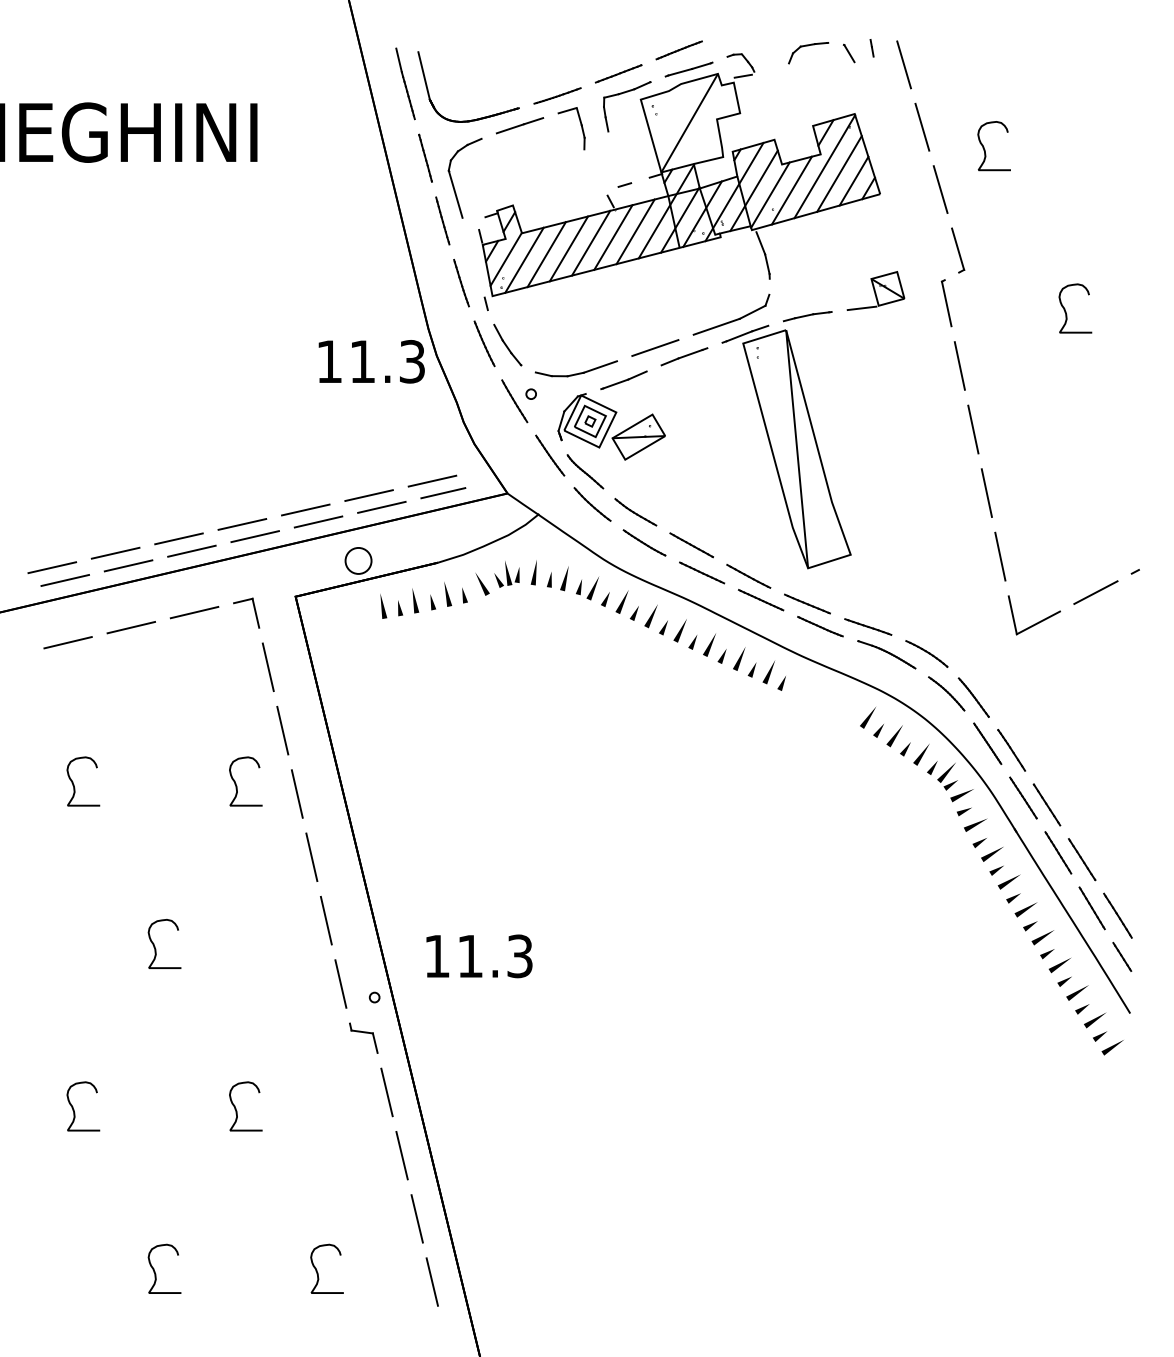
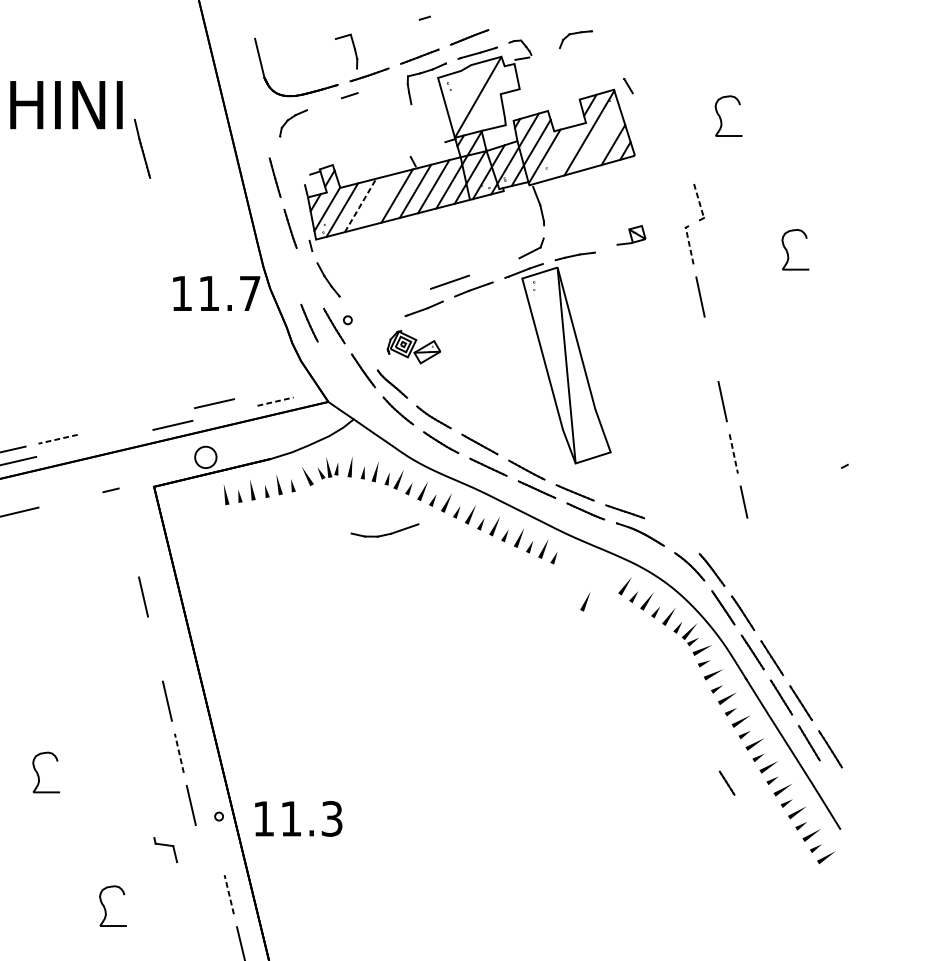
line: (871, 48) -> (627, 35), removed
line: (848, 53) -> (627, 86), moved
line: (903, 64) -> (654, 49), removed
line: (405, 83) -> (142, 148), moved
part: (580, 125) -> (353, 49), moved
line: (922, 126) -> (669, 100), removed
line: (510, 128) -> (330, 101), removed
line: (425, 157) -> (260, 125), removed
line: (839, 173) -> (601, 138), removed
line: (624, 184) -> (424, 17), moved
line: (940, 189) -> (684, 151), removed
line: (791, 190) -> (561, 152), removed
line: (455, 194) -> (285, 155), removed
line: (568, 248) -> (378, 200), removed
line: (958, 249) -> (699, 201), solid -> dashed
line: (546, 254) -> (360, 205), solid -> dashed
part: (875, 290) -> (631, 234), size x0.6
line: (946, 303) -> (689, 245), solid -> dashed
line: (716, 326) -> (500, 264), removed
line: (484, 343) -> (309, 322), moved
text: (412, 361) -> (250, 293), 11.3 -> 11.7
part: (575, 368) -> (384, 530), moved
part: (611, 426) -> (413, 346), size x0.6
line: (973, 429) -> (711, 349), removed
line: (432, 480) -> (266, 391), removed
line: (443, 493) -> (275, 401), solid -> dashed
line: (381, 506) -> (224, 412), removed
line: (305, 509) -> (162, 415), removed
line: (242, 524) -> (110, 427), removed
line: (254, 536) -> (120, 437), removed
line: (178, 538) -> (57, 438), solid -> dashed
line: (191, 550) -> (68, 448), removed
line: (1000, 557) -> (733, 454), solid -> dashed
line: (1095, 592) -> (812, 483), removed
line: (194, 612) -> (70, 499), removed
line: (255, 612) -> (121, 499), removed
line: (1037, 622) -> (764, 508), removed
part: (926, 653) -> (673, 533), removed
line: (267, 667) -> (130, 545), removed
line: (819, 736) -> (585, 601), added
part: (236, 783) -> (105, 640), removed
line: (296, 793) -> (154, 648), removed
line: (326, 920) -> (179, 753), solid -> dashed
text: (479, 956) -> (298, 818), moved
line: (1122, 956) -> (727, 782), moved
part: (363, 1037) -> (165, 849), moved
line: (386, 1091) -> (228, 893), solid -> dashed

